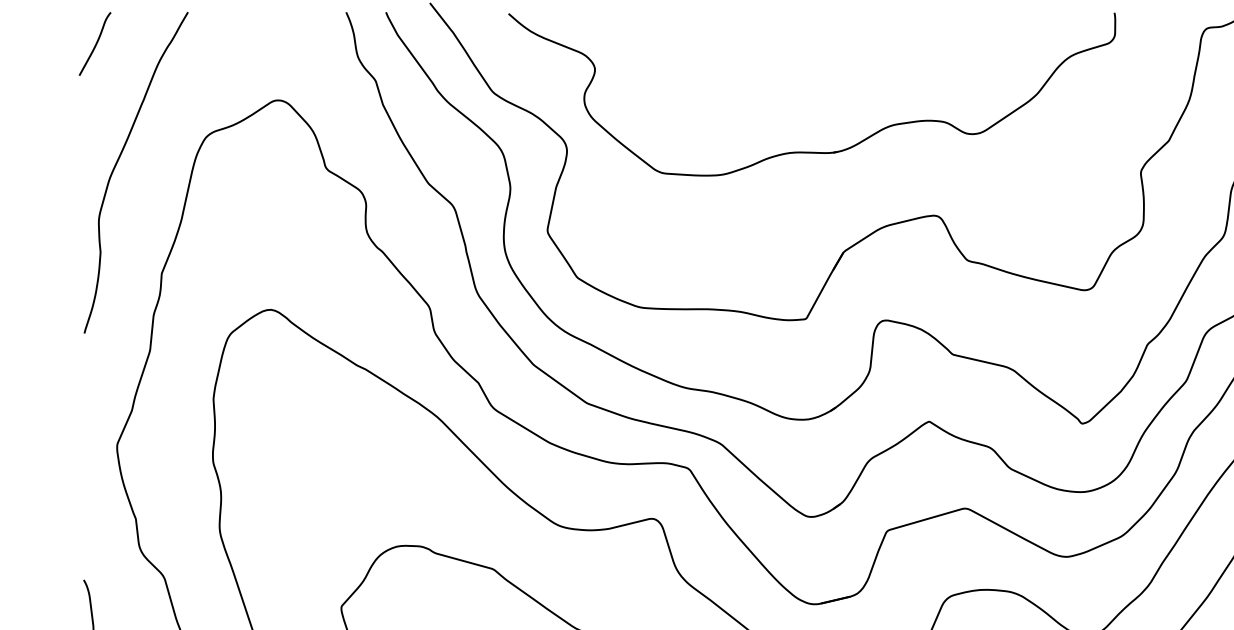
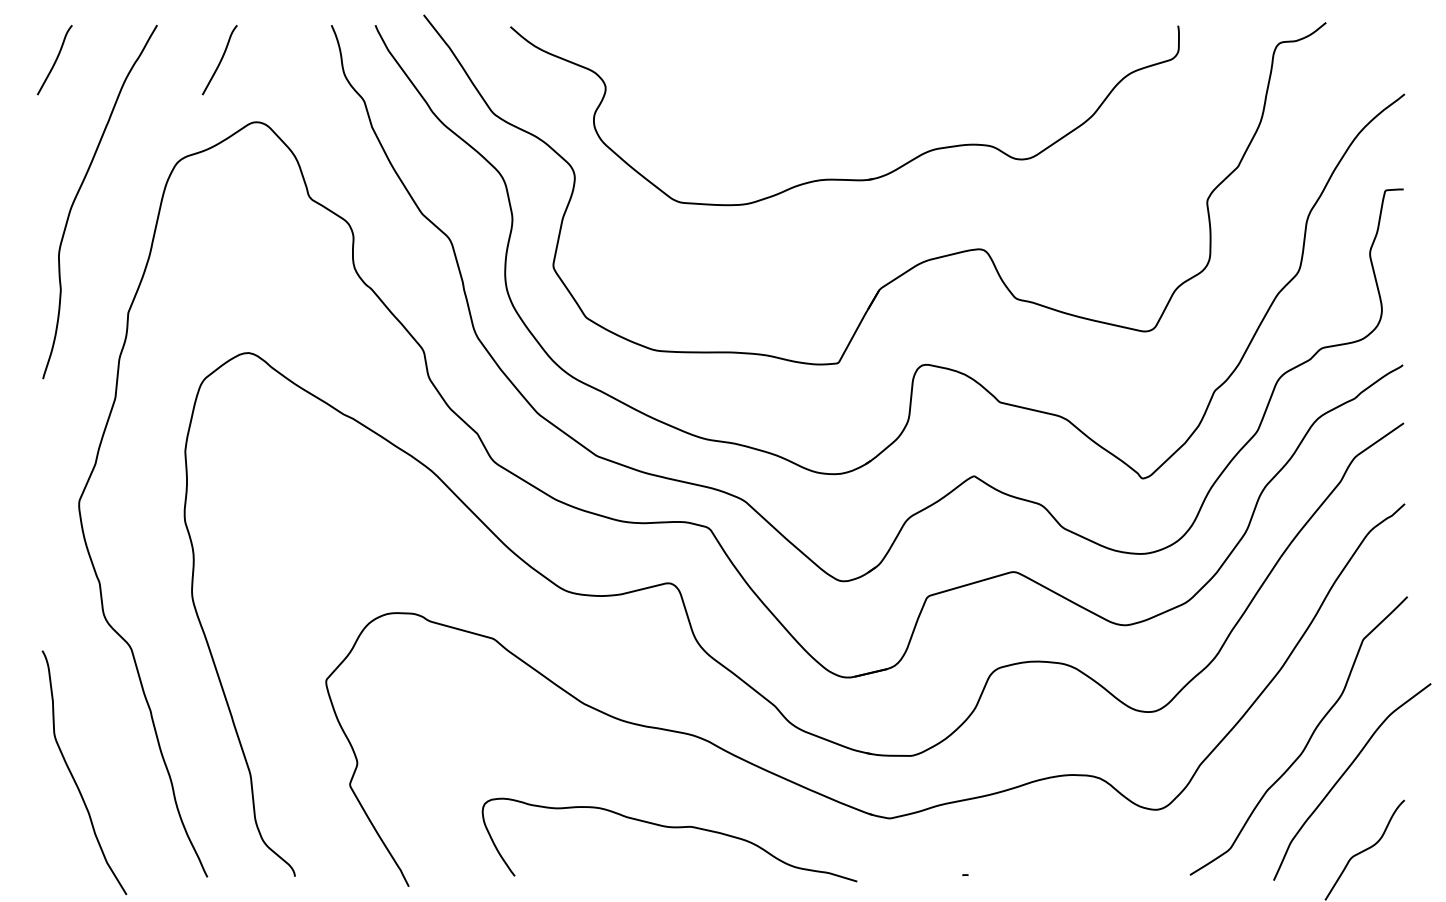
curve: (245, 44) -> (220, 60), added

